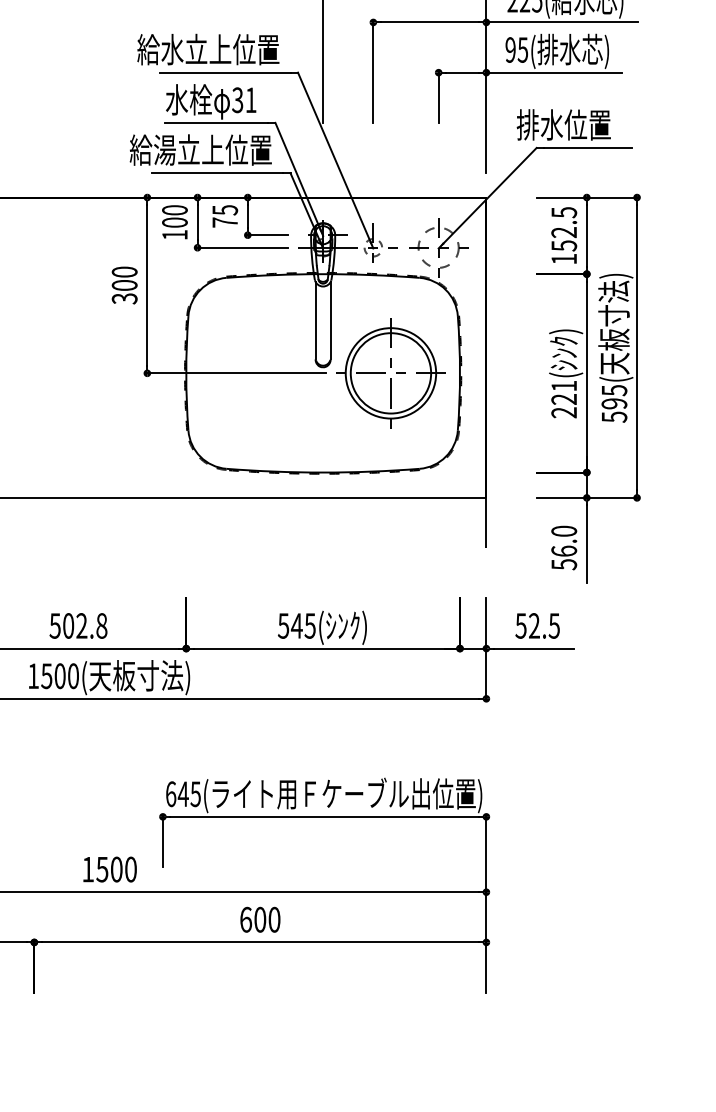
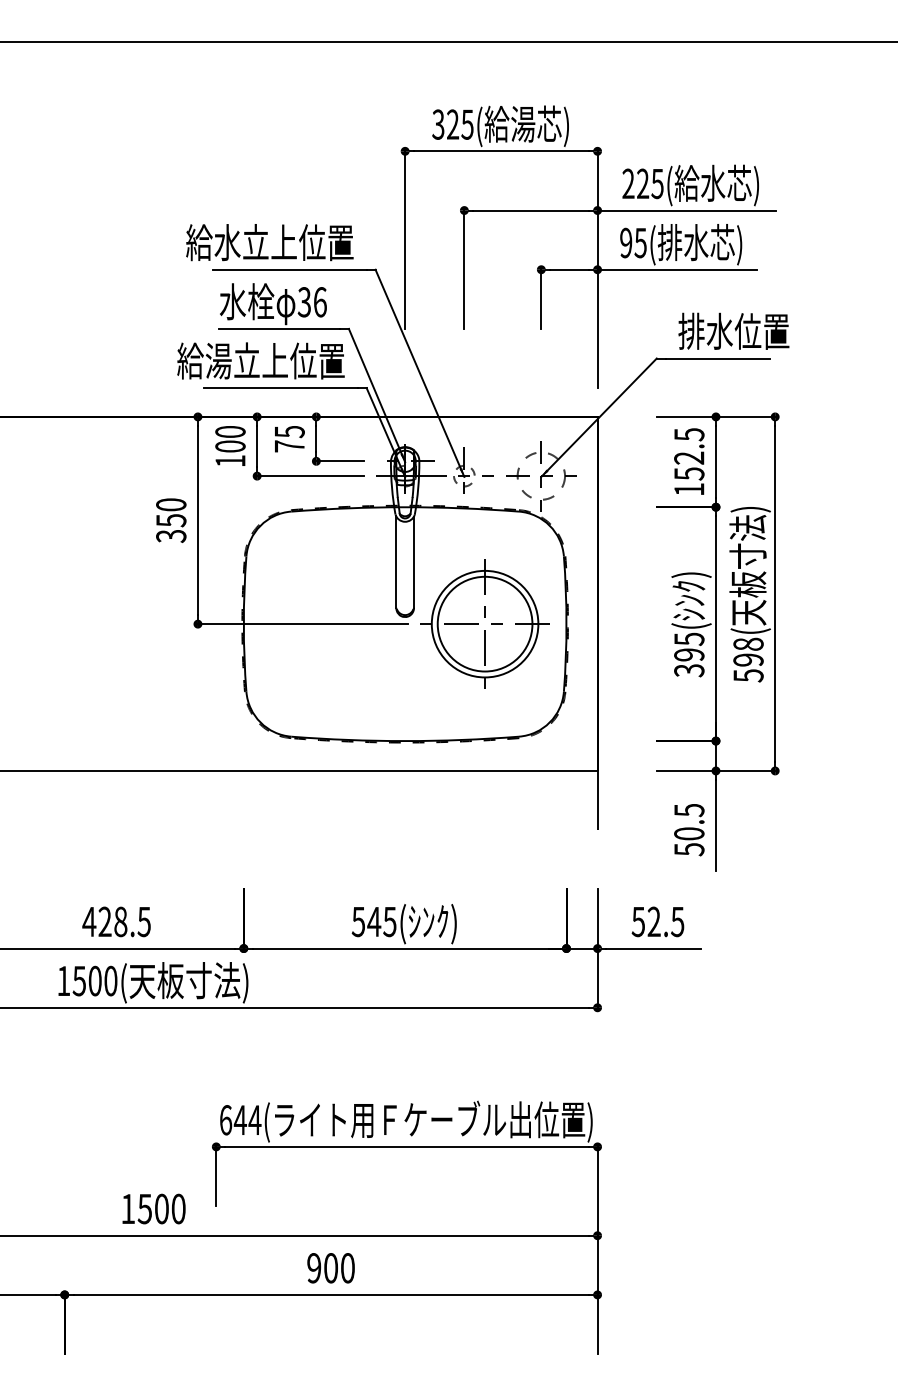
text: (251, 100) -> (320, 302), 31 -> 36
text: (563, 124) -> (733, 330), moved
text: (124, 285) -> (171, 520), 300 -> 350
text: (614, 390) -> (748, 644), 595( -> 598(
text: (564, 399) -> (689, 654), 221( -> 395(
text: (564, 540) -> (689, 821), 56.0 -> 50.5
text: (78, 625) -> (116, 921), 502.8 -> 428.5
text: (195, 794) -> (254, 1120), 645( -> 644(
text: (246, 920) -> (314, 1268), 600 -> 900

